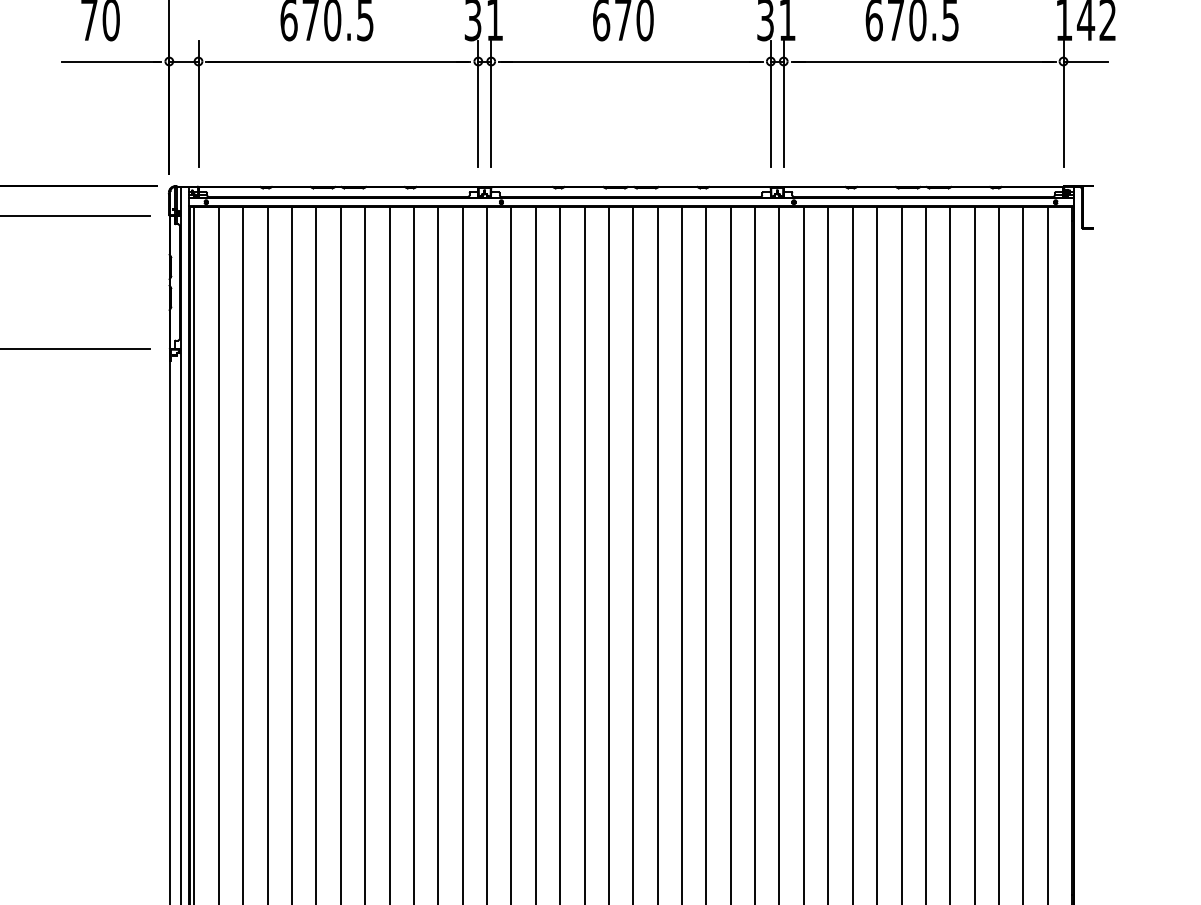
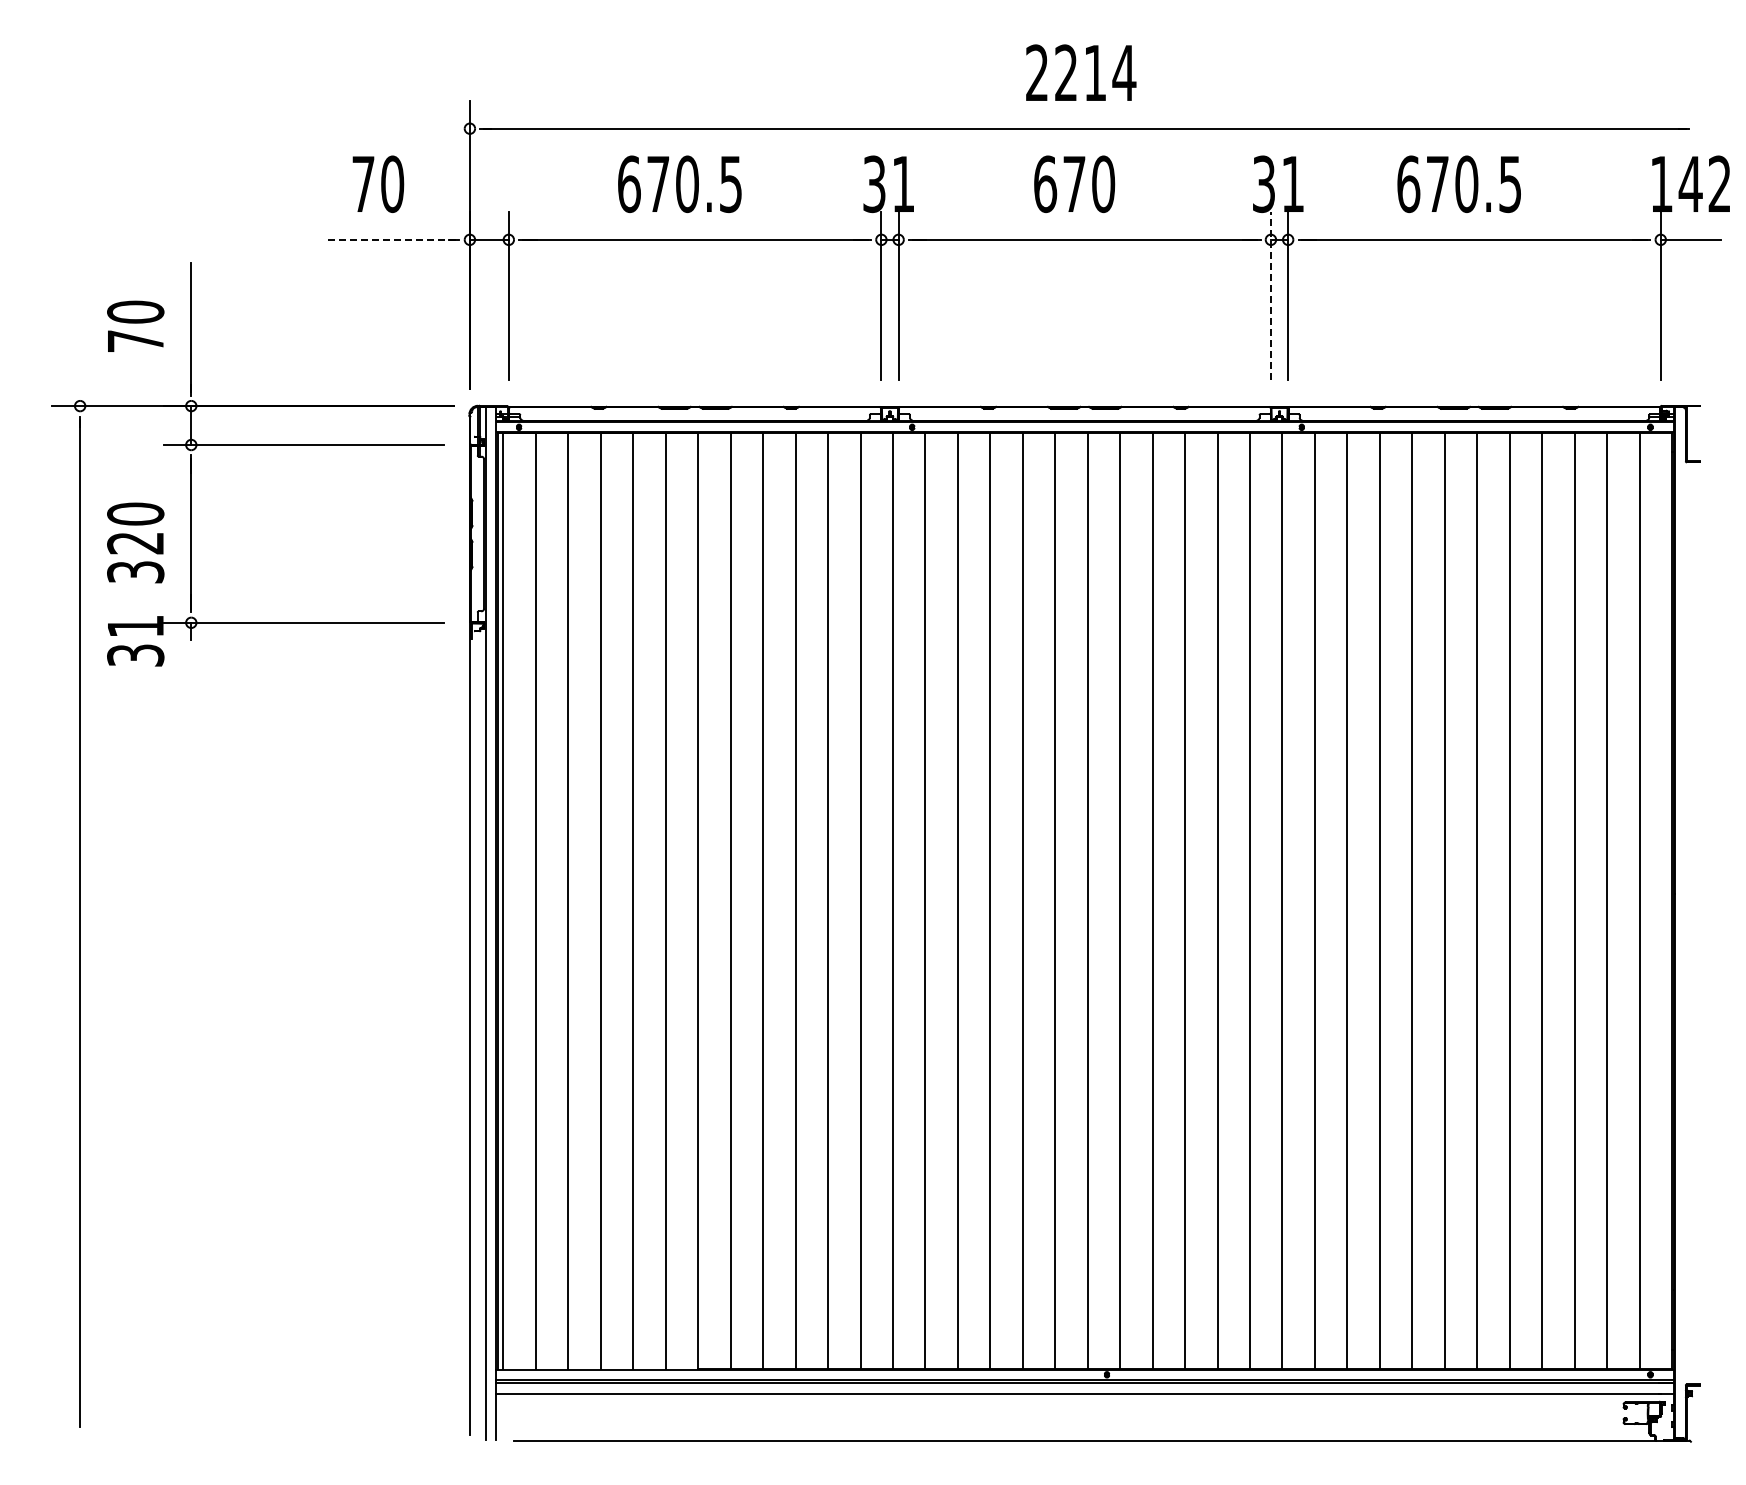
line: (110, 61) -> (391, 239), solid -> dashed
line: (770, 103) -> (1270, 295), solid -> dashed

